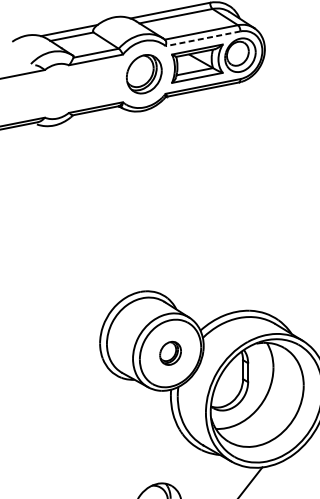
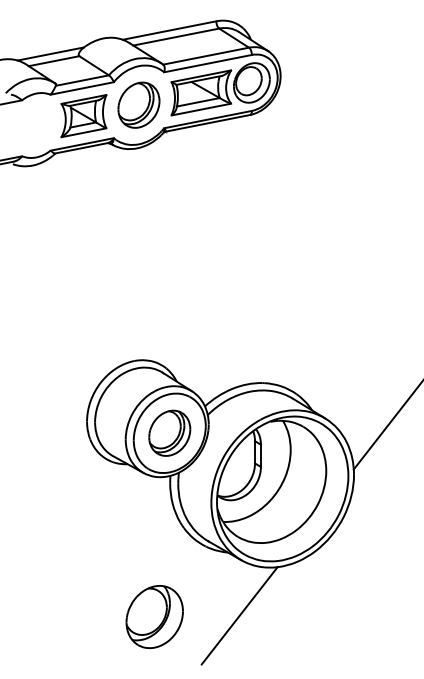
line: (203, 38) -> (208, 63), dashed -> solid
part: (97, 83) -> (83, 116), added
part: (170, 352) -> (169, 432), size x1.67

